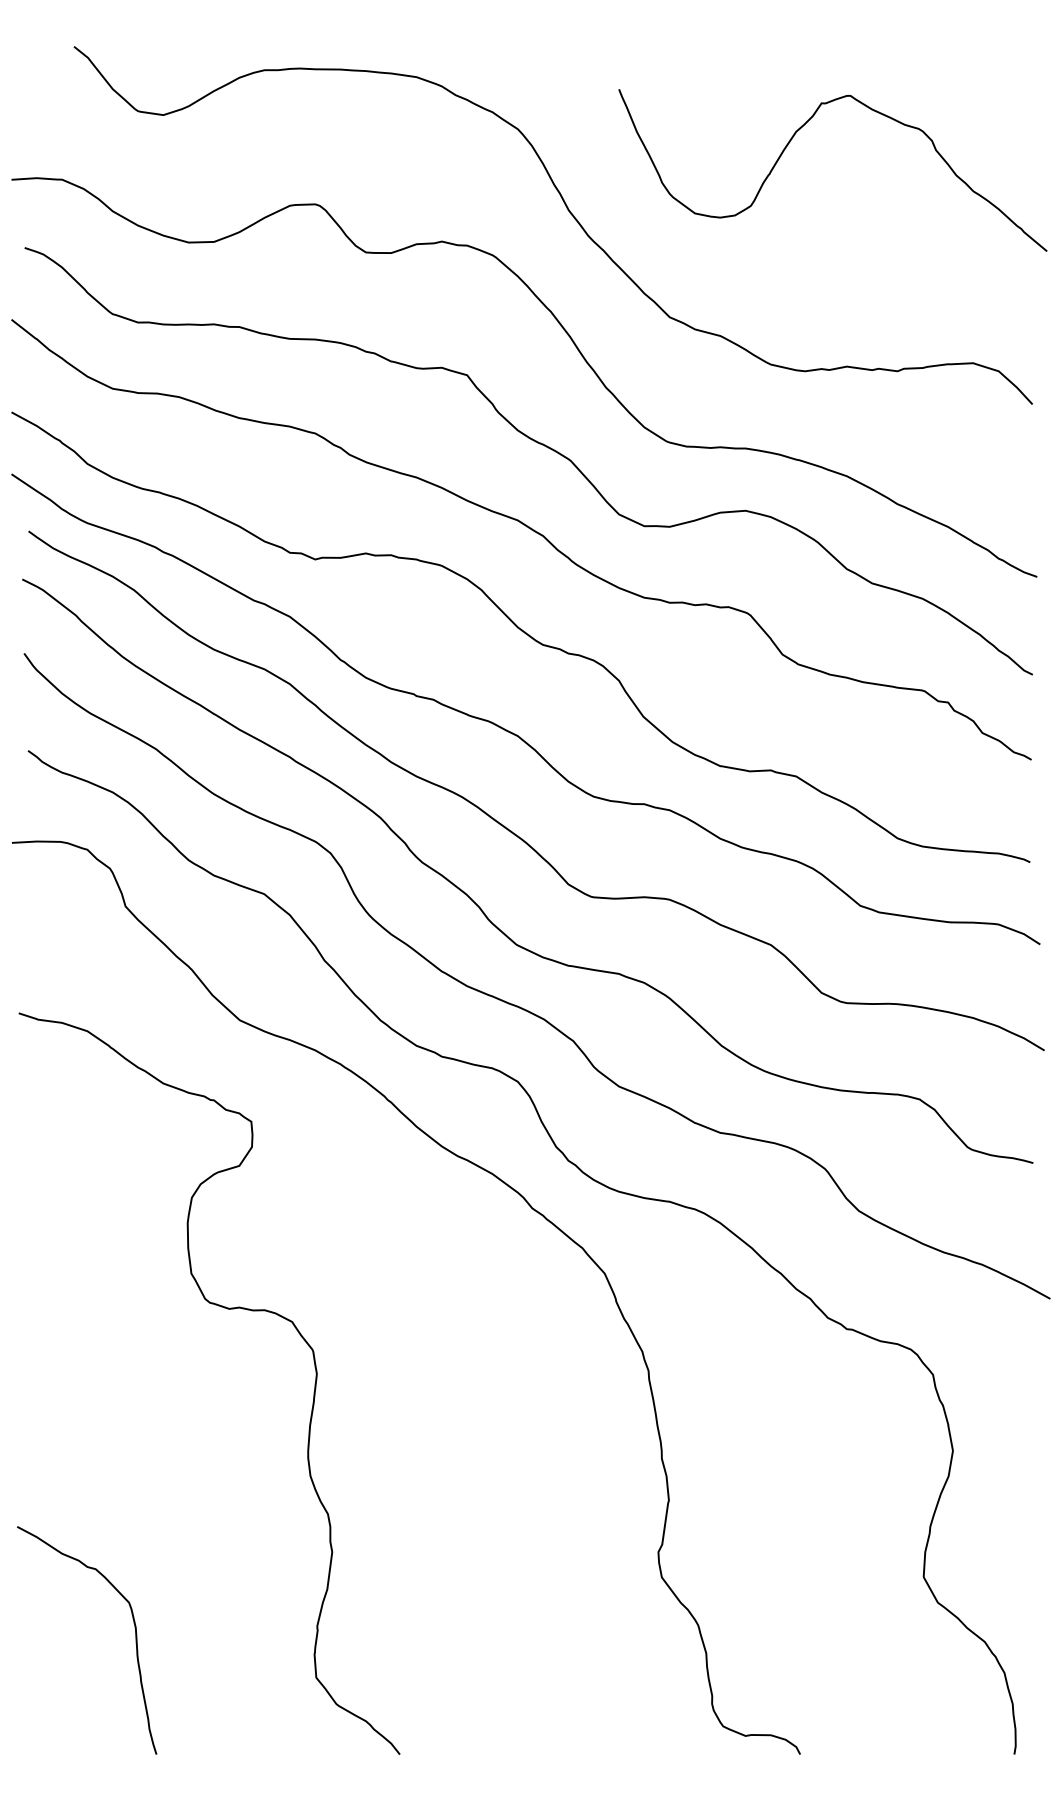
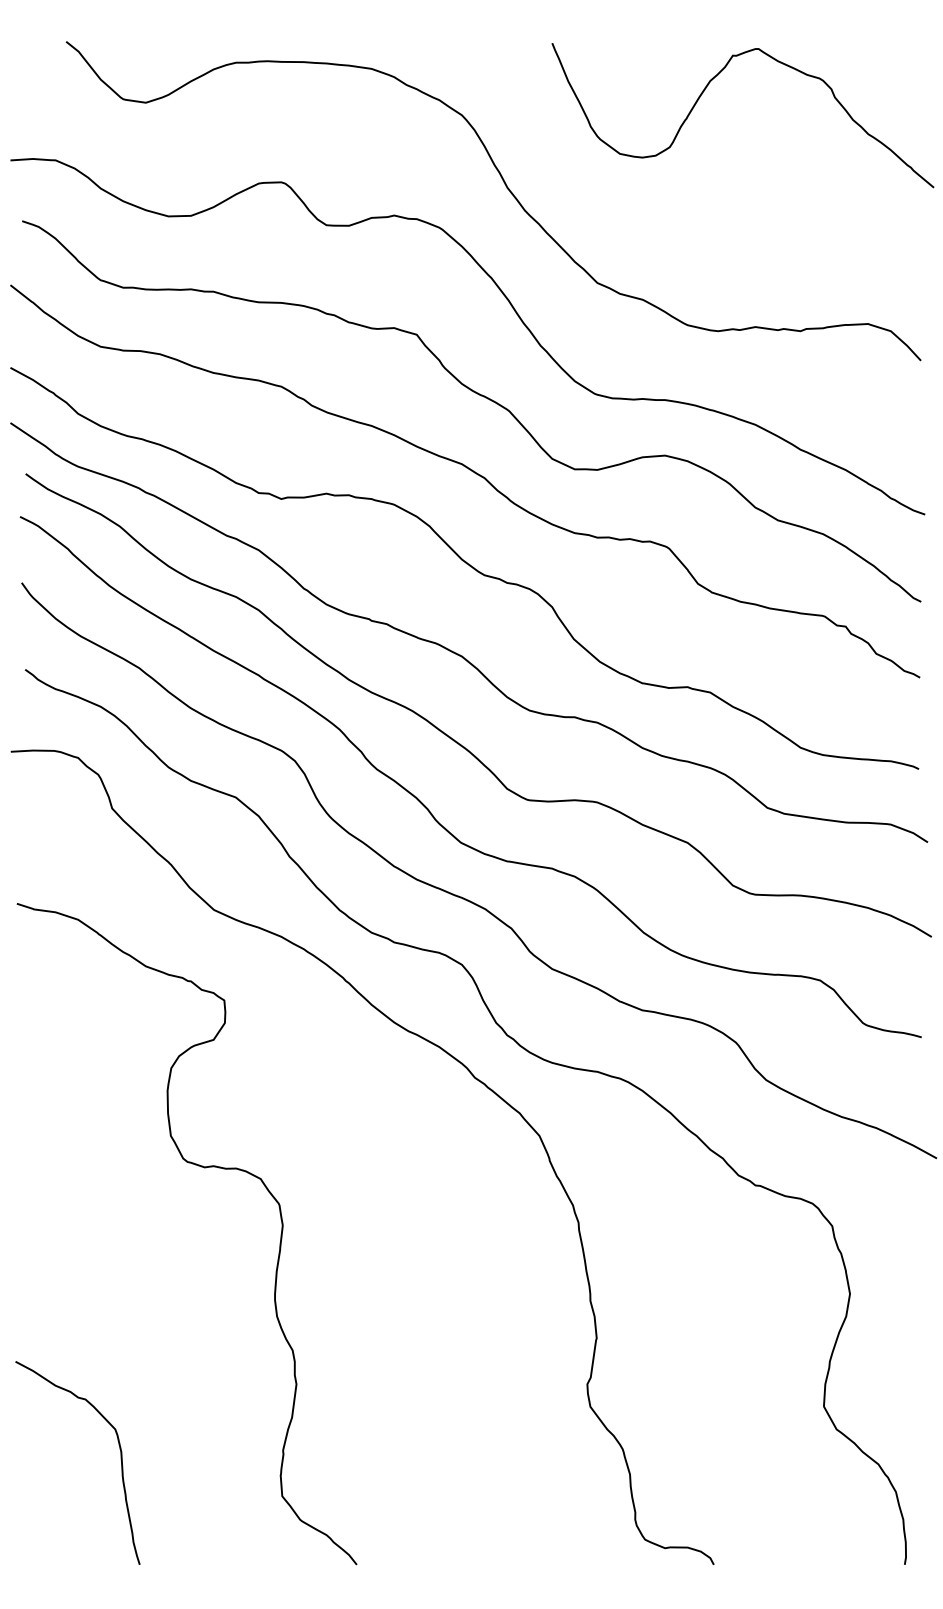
curve: (790, 142) -> (705, 90), moved

